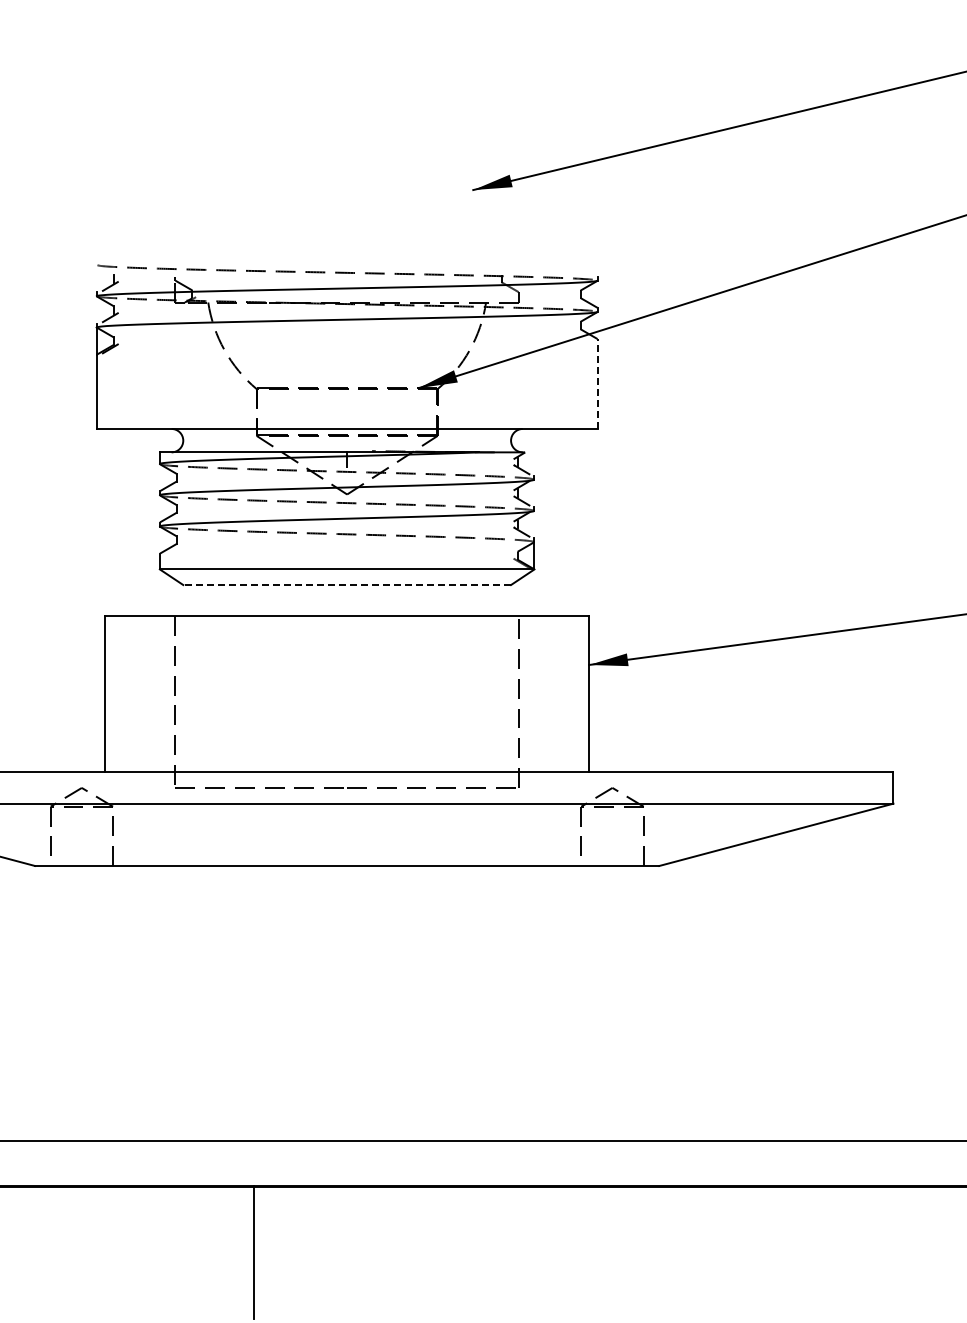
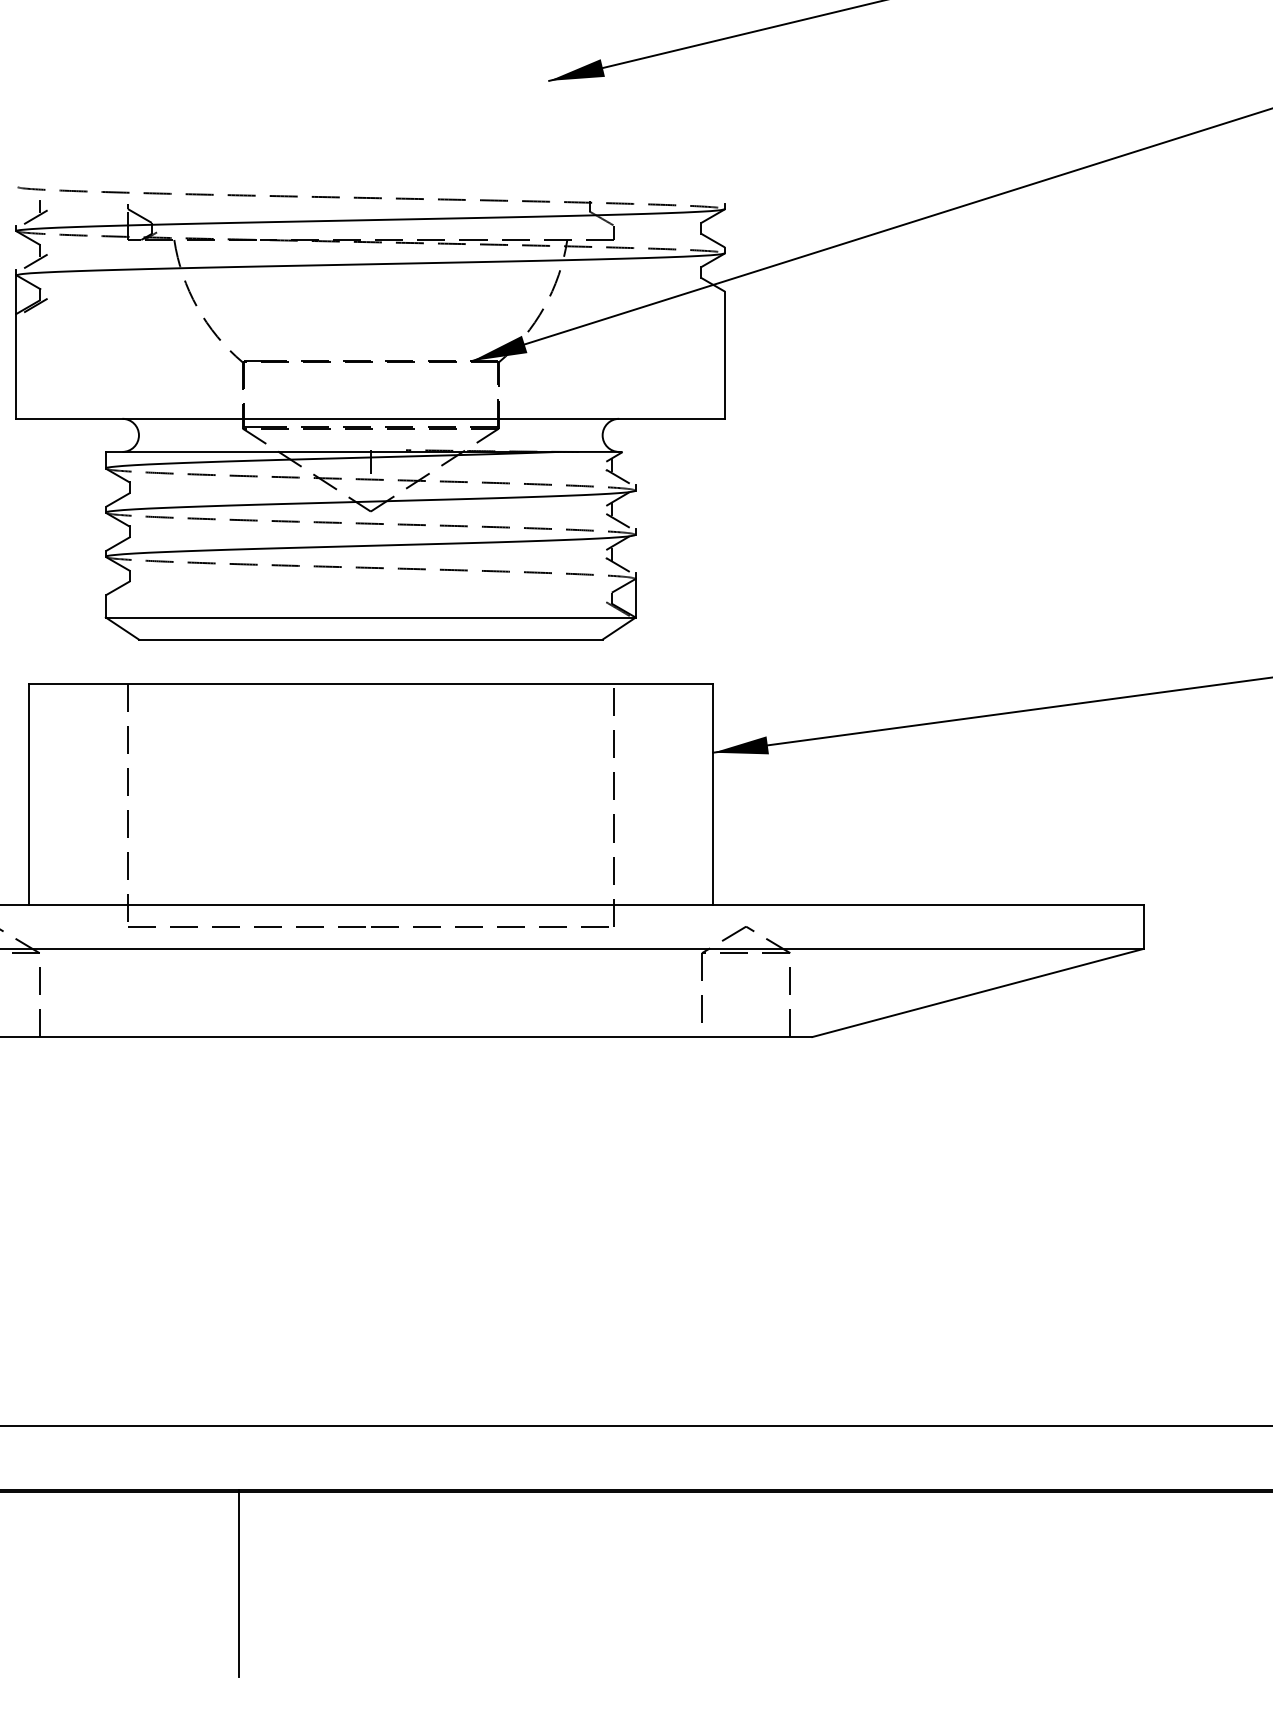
line: (597, 384) -> (724, 355), dashed -> solid
line: (347, 585) -> (371, 640), dashed -> solid

